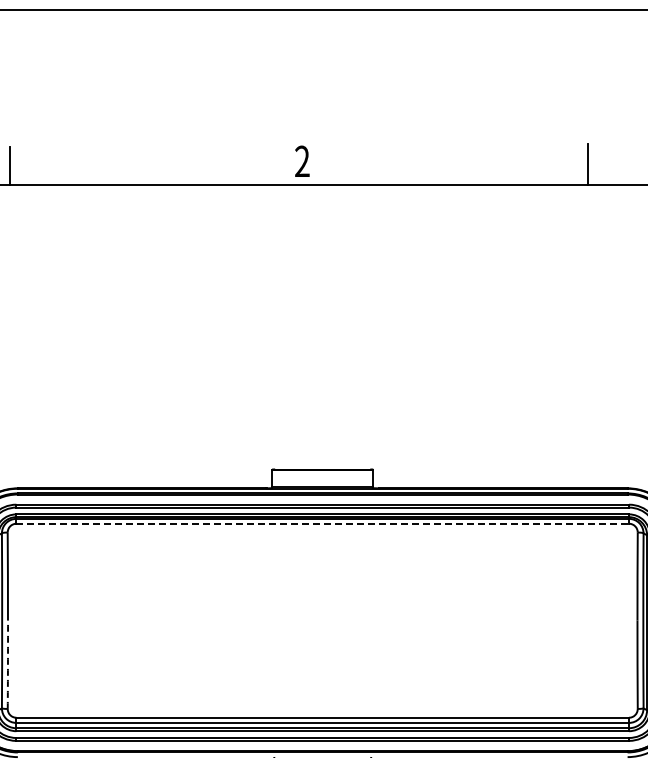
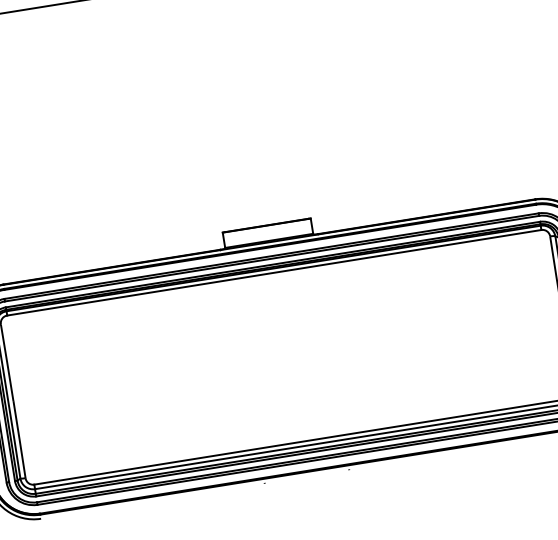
line: (323, 523) -> (274, 272), dashed -> solid
arc: (7, 664) -> (19, 439), dashed -> solid

